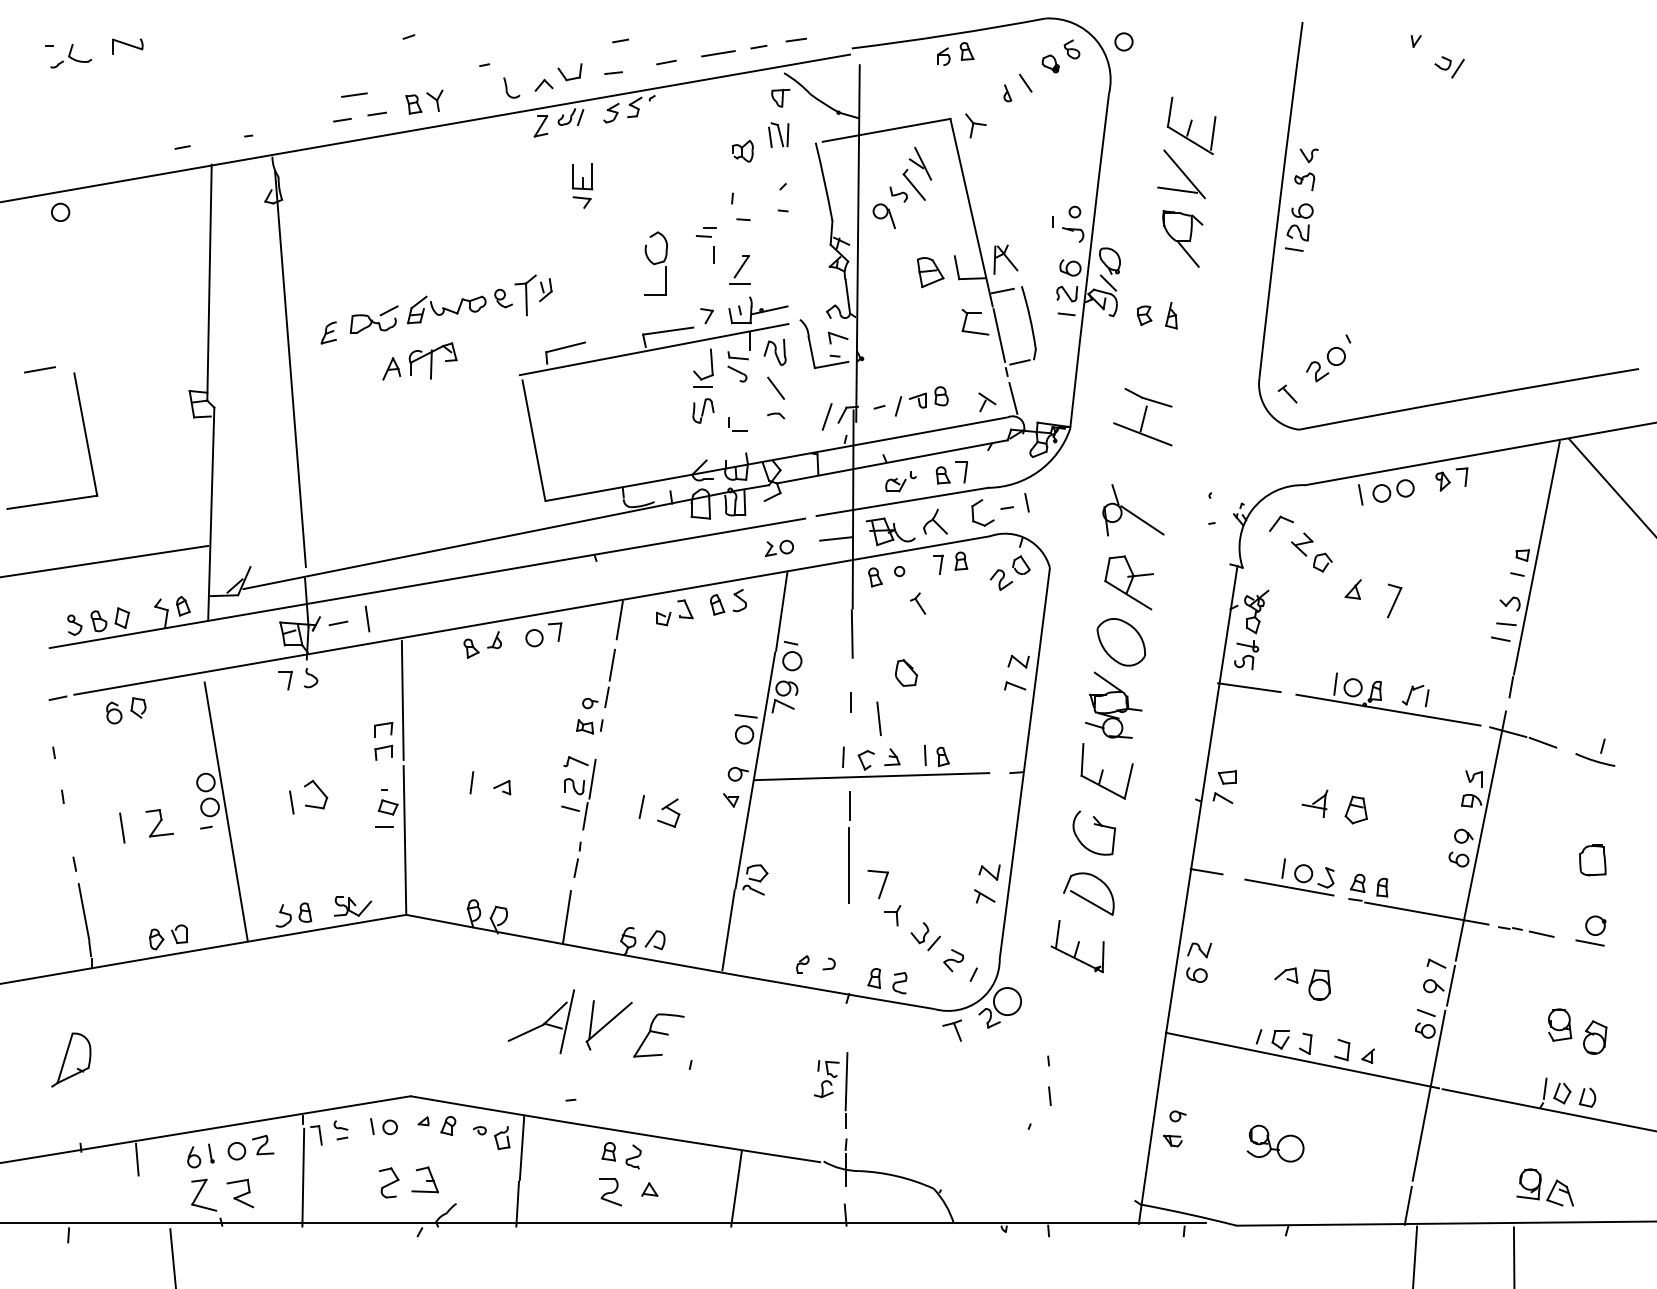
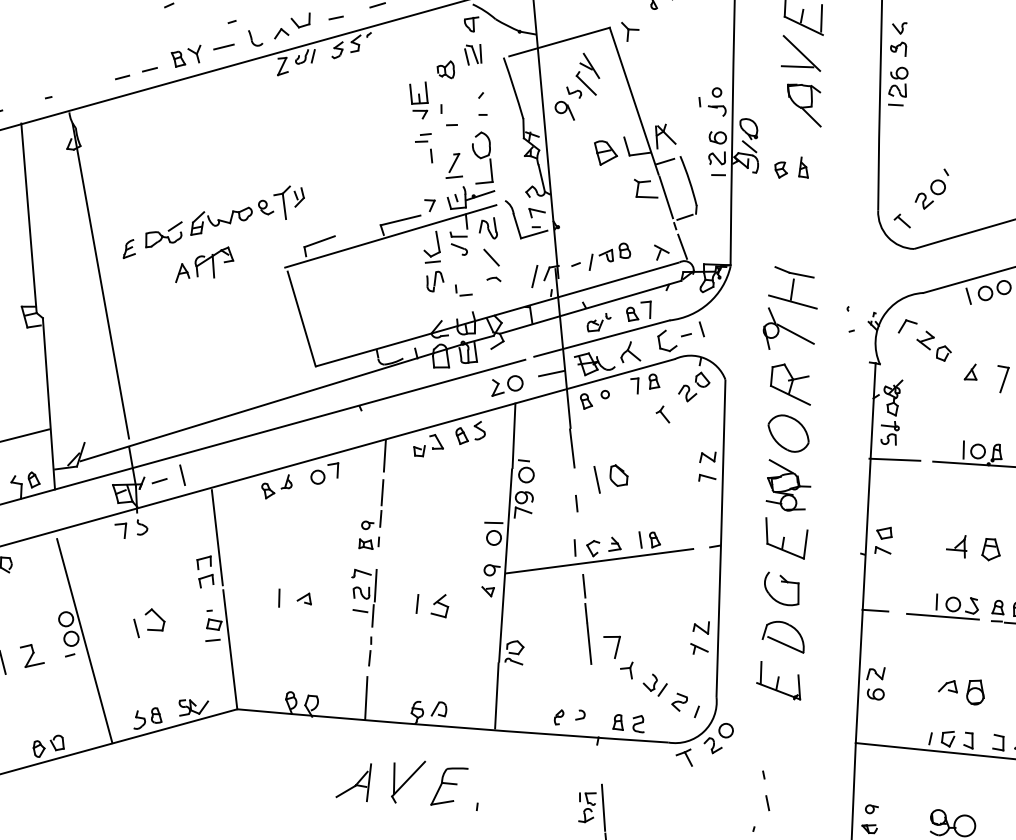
line: (354, 94) -> (223, 46), moved
part: (582, 185) -> (419, 100), moved
part: (655, 263) -> (481, 157), moved
part: (1142, 417) -> (791, 288), moved
part: (779, 548) -> (507, 385), size x1.43
part: (918, 603) -> (663, 414), moved
line: (878, 718) -> (596, 479), moved
circle: (1007, 1001) -> (726, 730), size x0.62
part: (541, 1021) -> (354, 783), size x0.71

